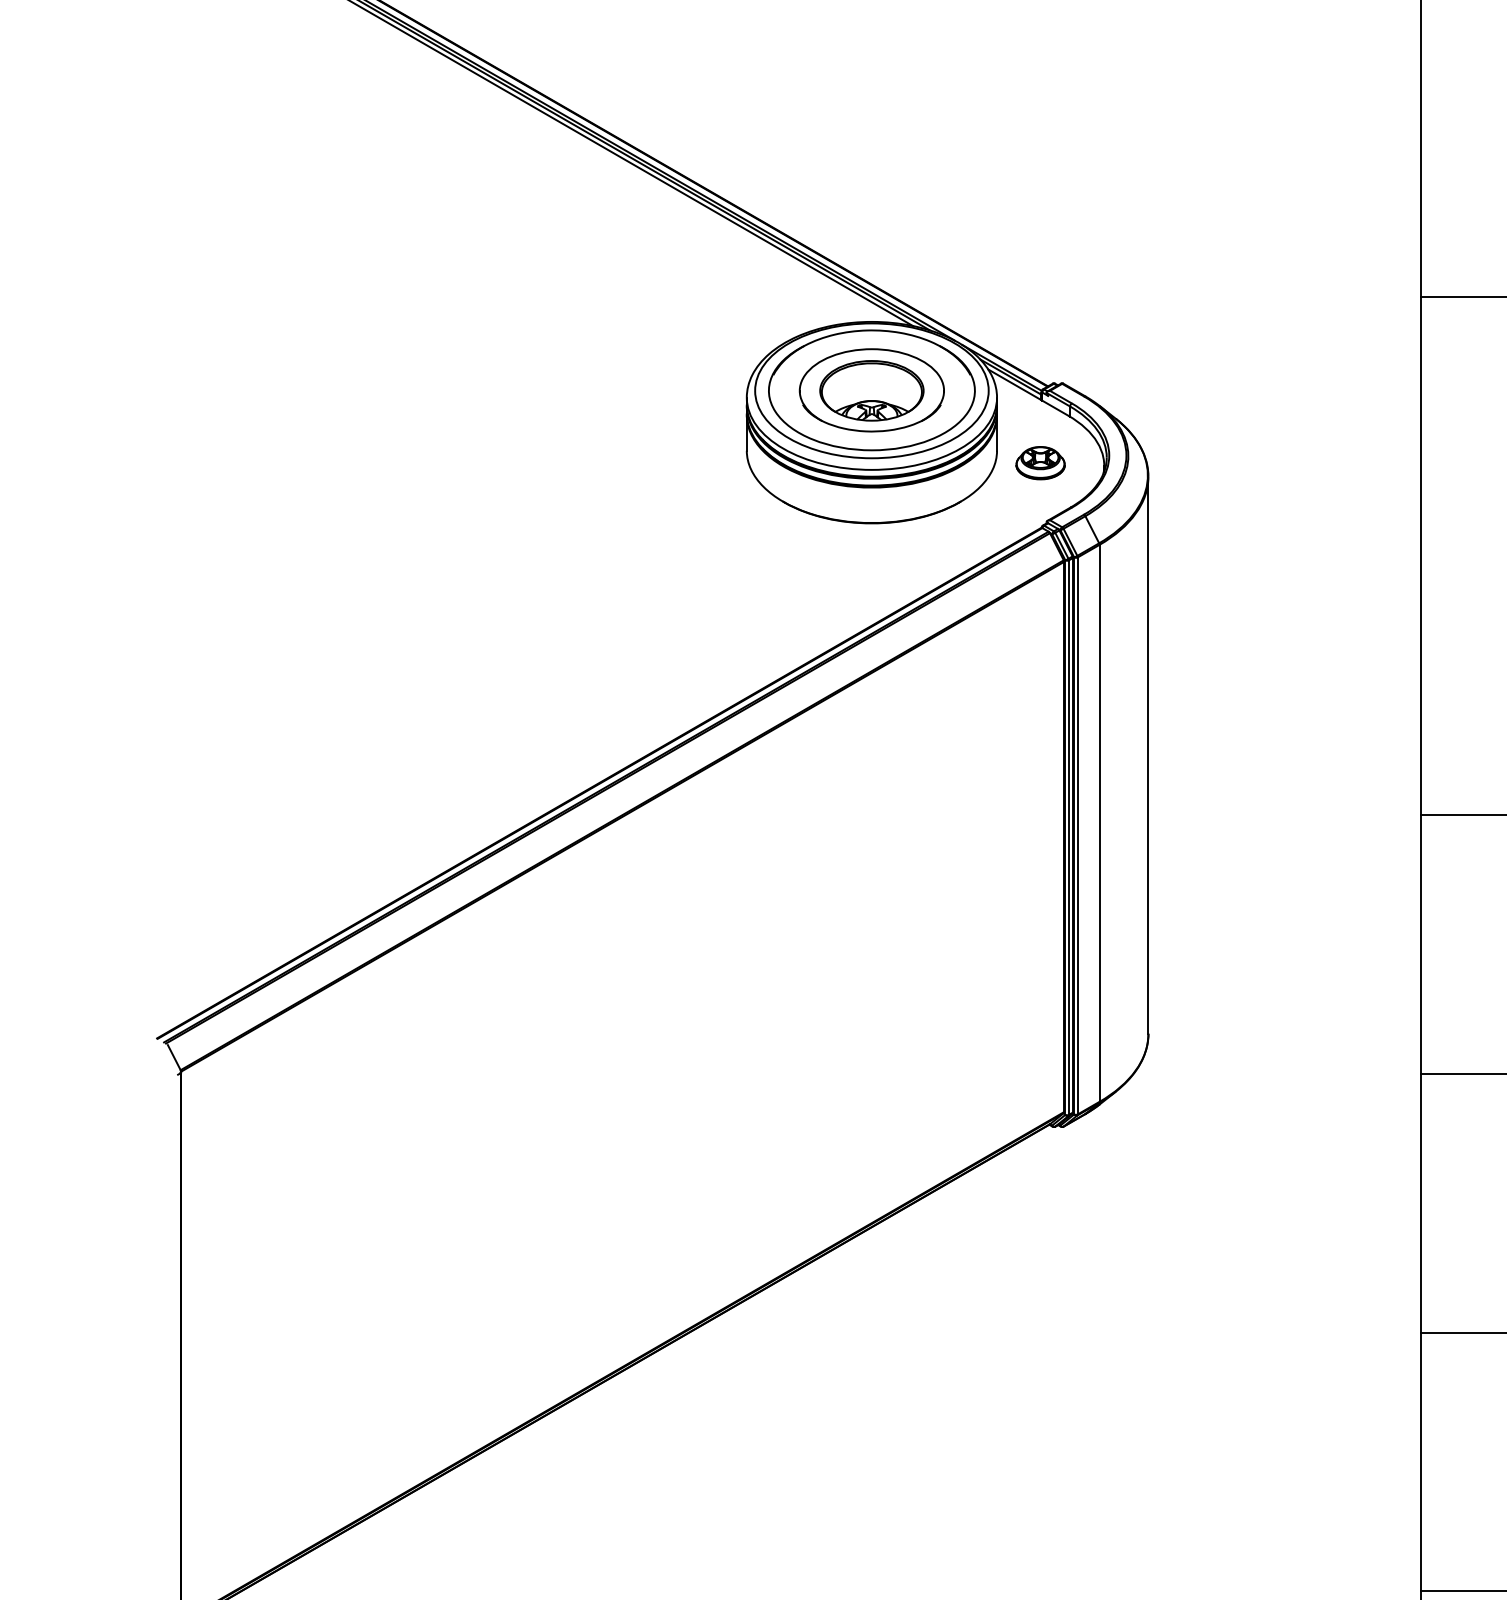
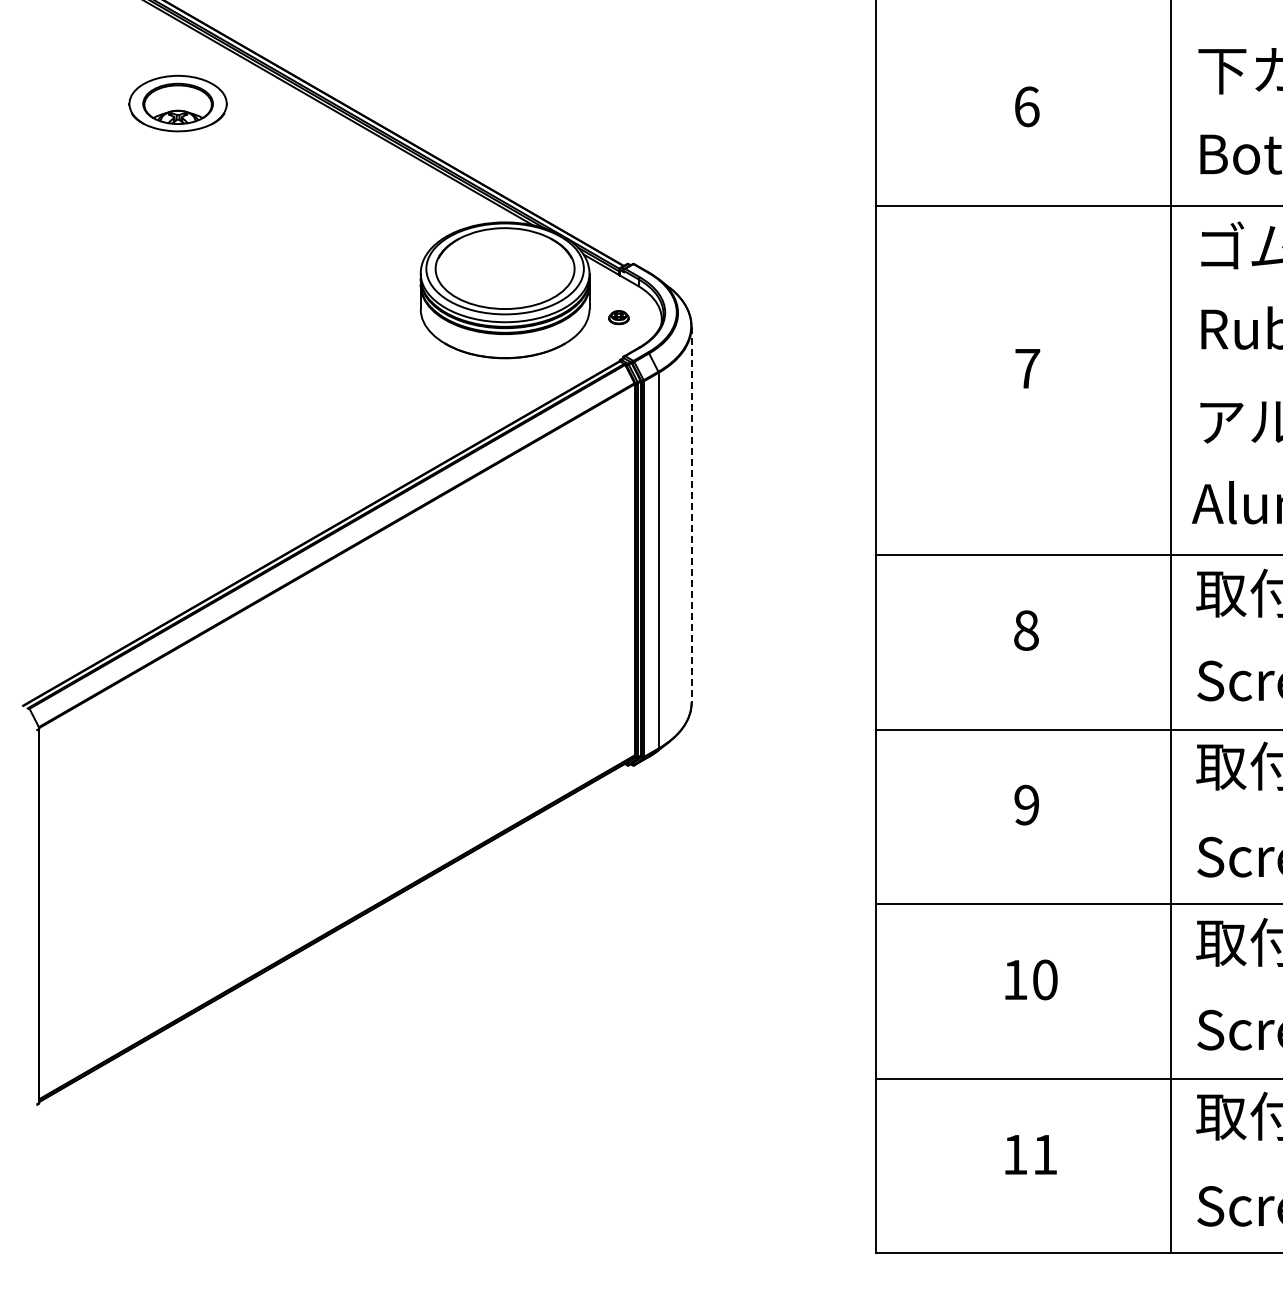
part: (870, 390) -> (177, 103), moved
part: (1040, 462) -> (618, 317), size x0.6
line: (1148, 754) -> (691, 514), solid -> dashed

